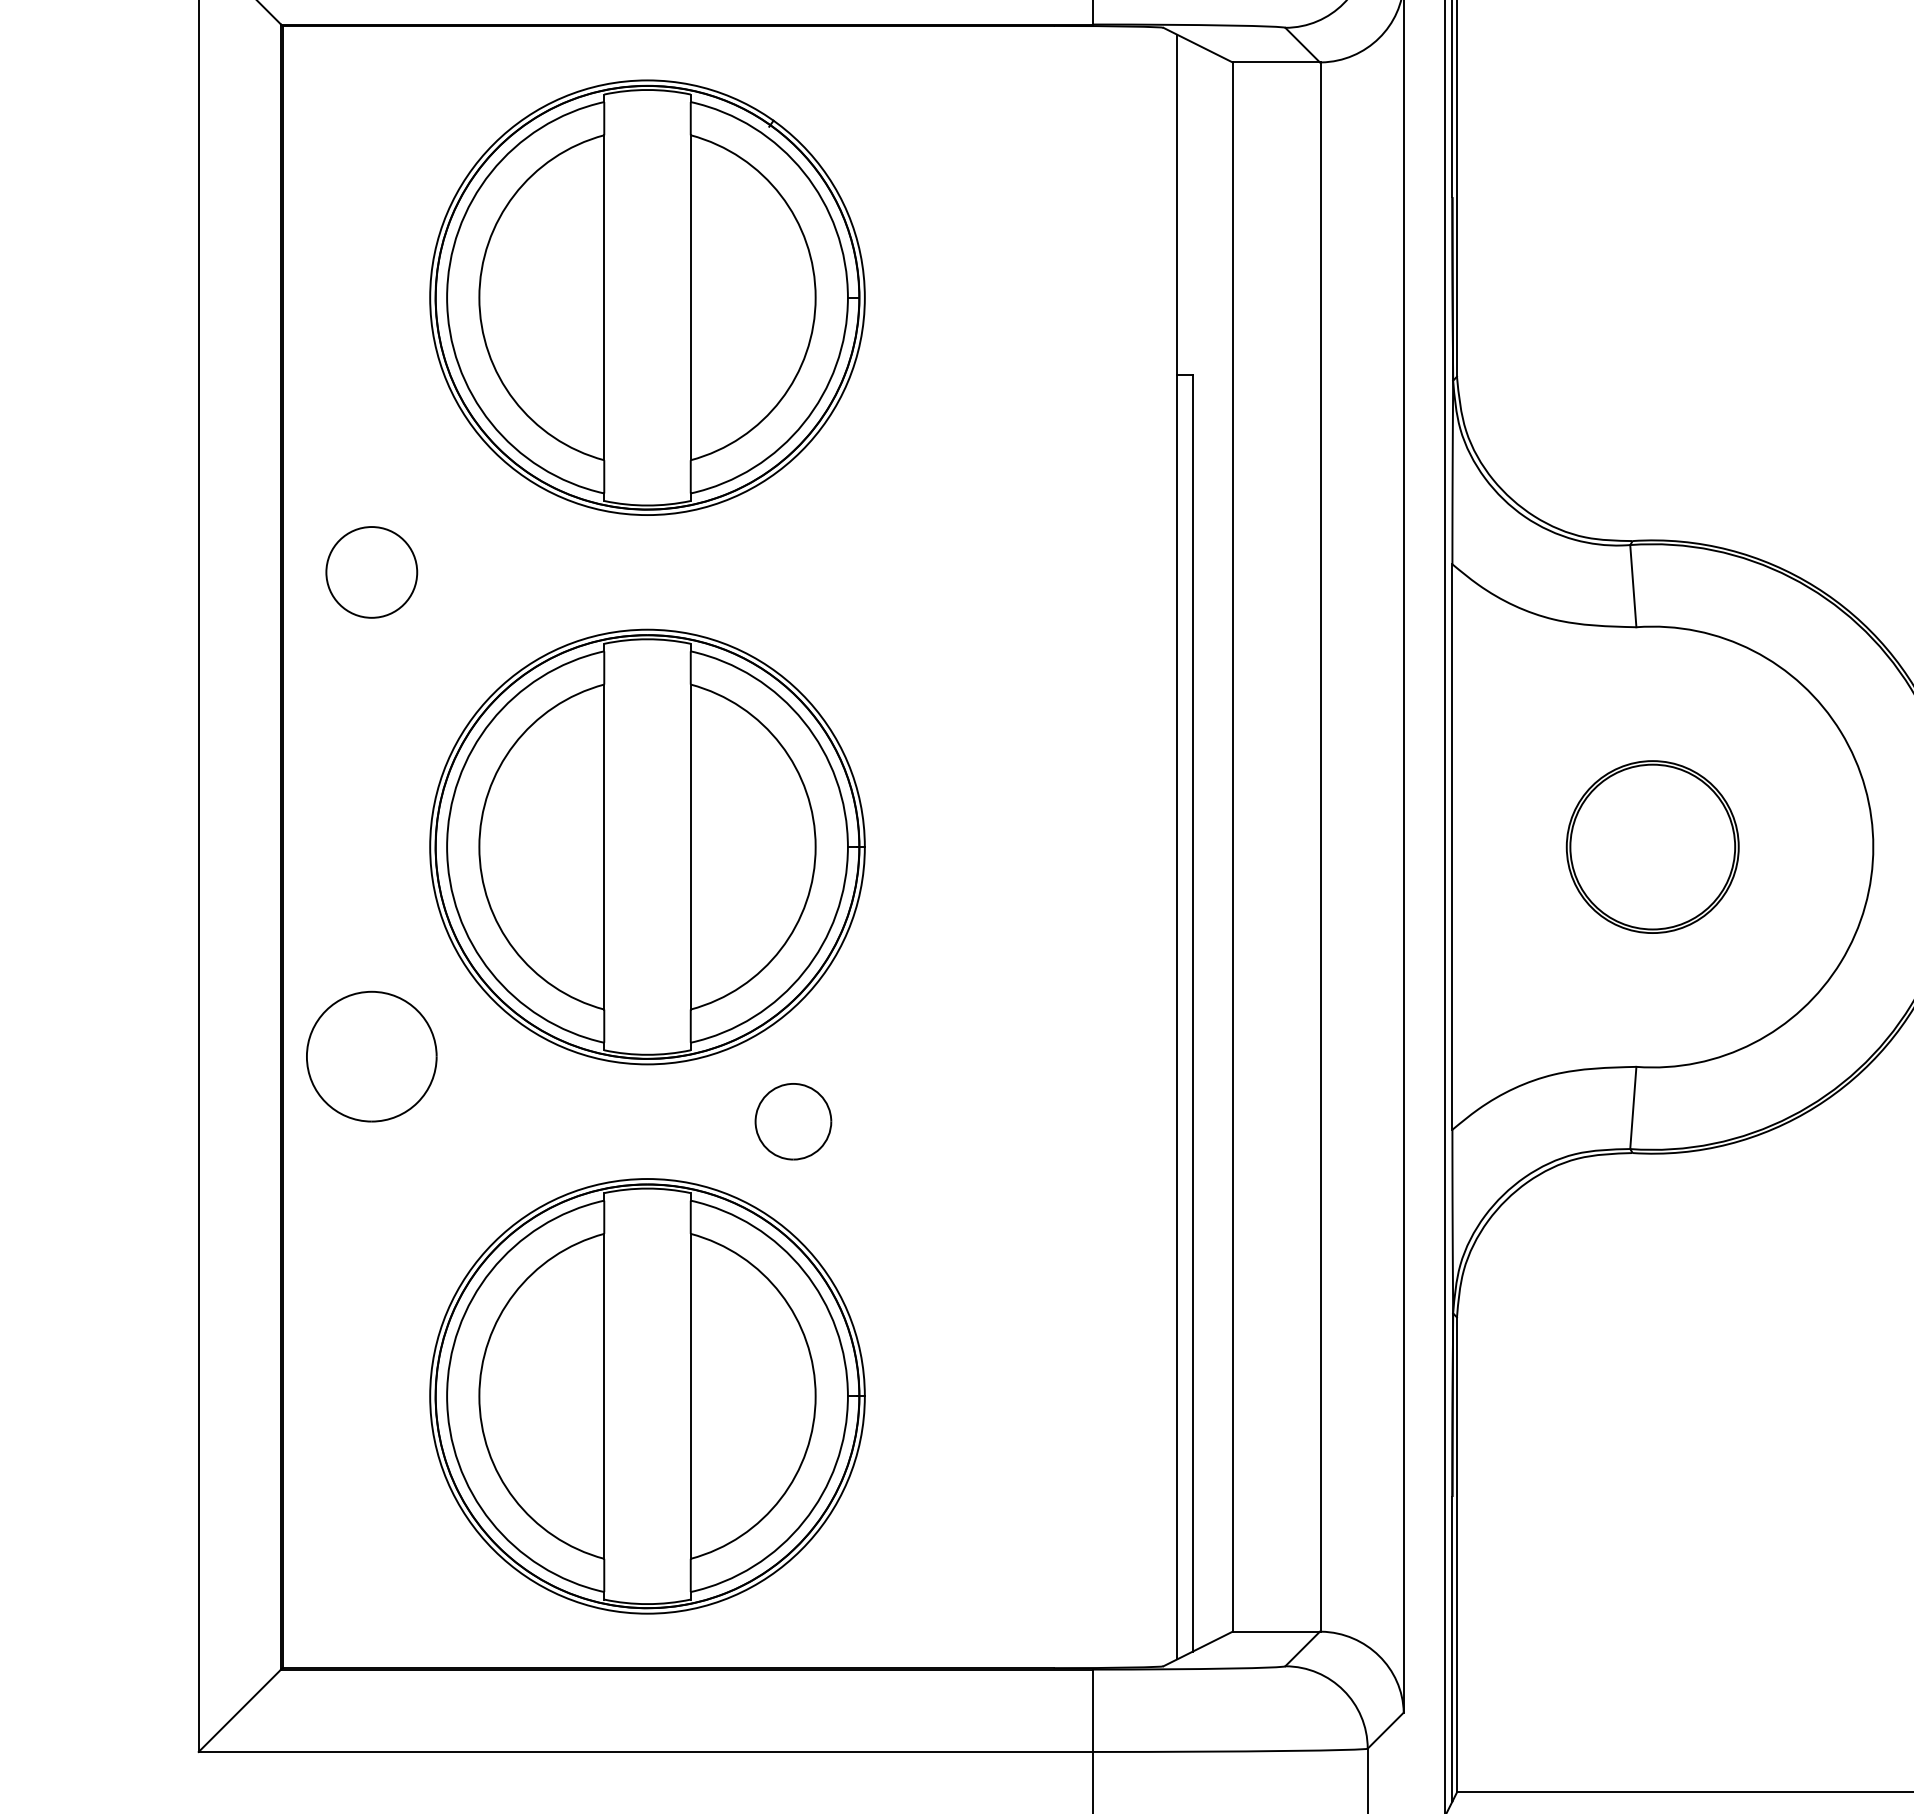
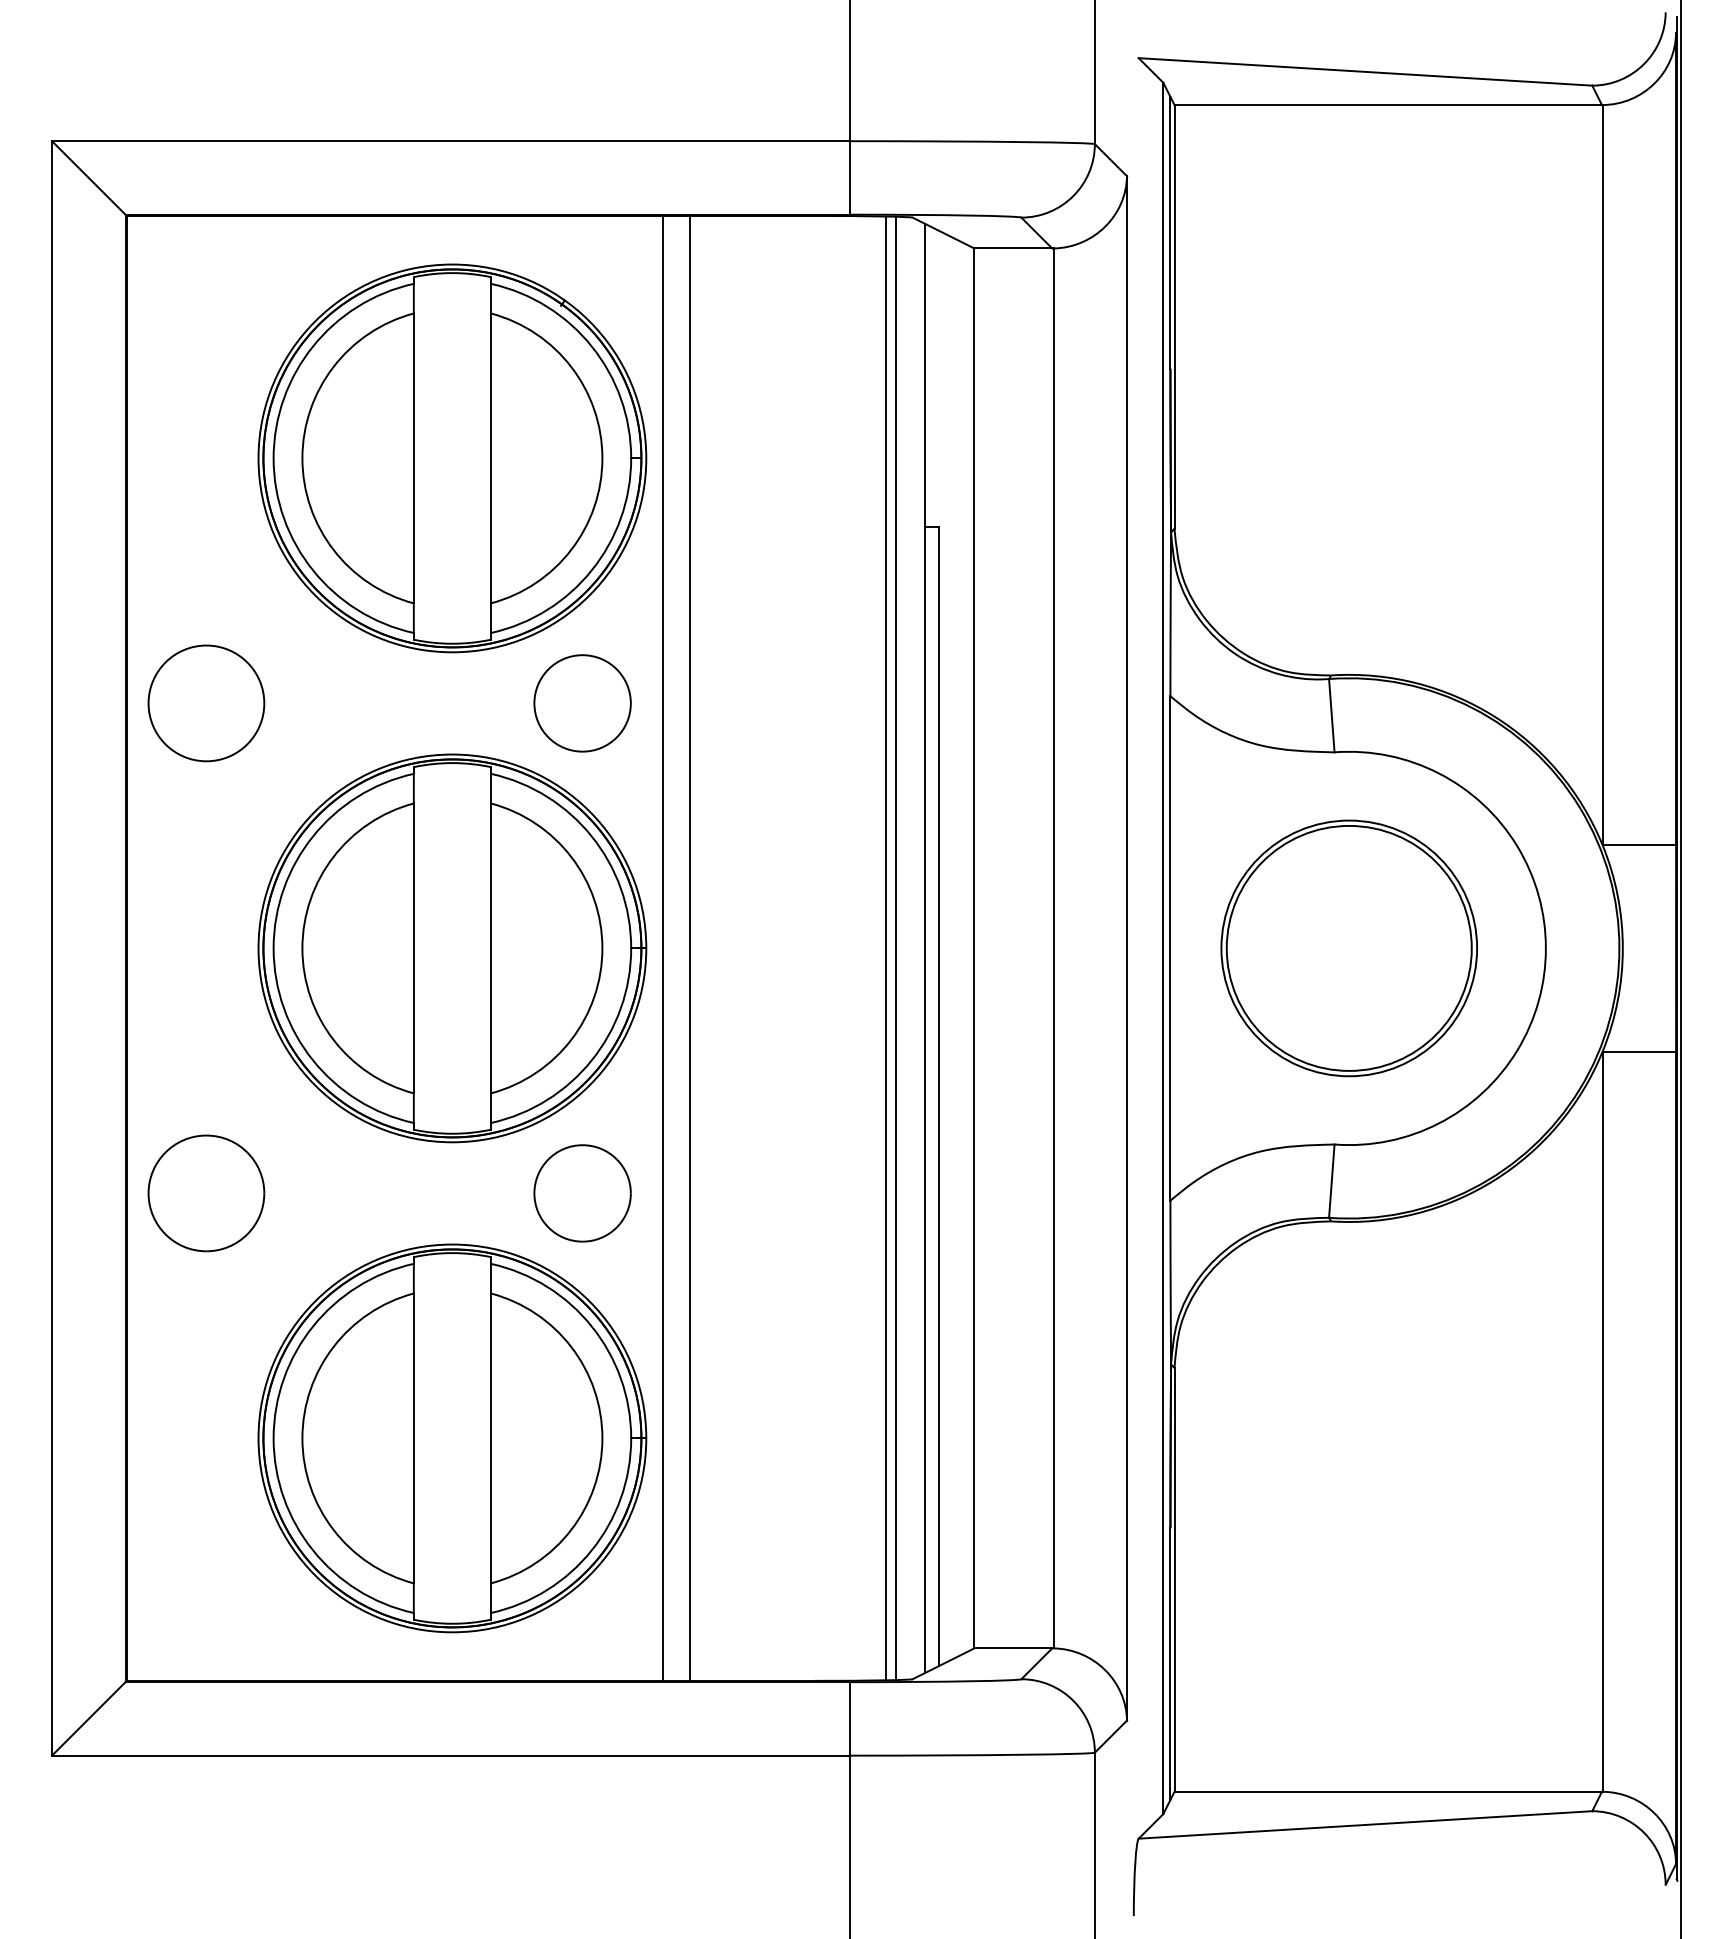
circle: (371, 572) -> (206, 703), size x1.43
circle: (793, 572) -> (582, 703), added
line: (883, 846) -> (662, 947), added
line: (914, 846) -> (690, 947), added
line: (1134, 847) -> (886, 948), added
line: (1145, 847) -> (896, 948), added
part: (1652, 847) -> (1348, 948), size x1.67
part: (371, 1056) -> (206, 1193), moved
part: (793, 1121) -> (582, 1193), size x1.43

